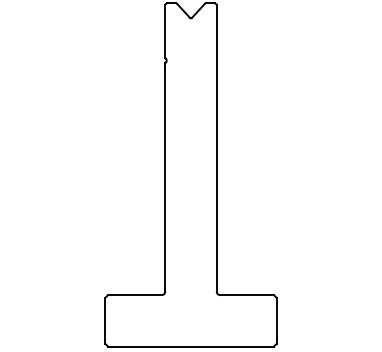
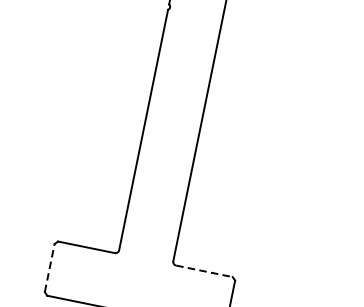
line: (247, 295) -> (204, 271), solid -> dashed
line: (105, 320) -> (50, 267), solid -> dashed

